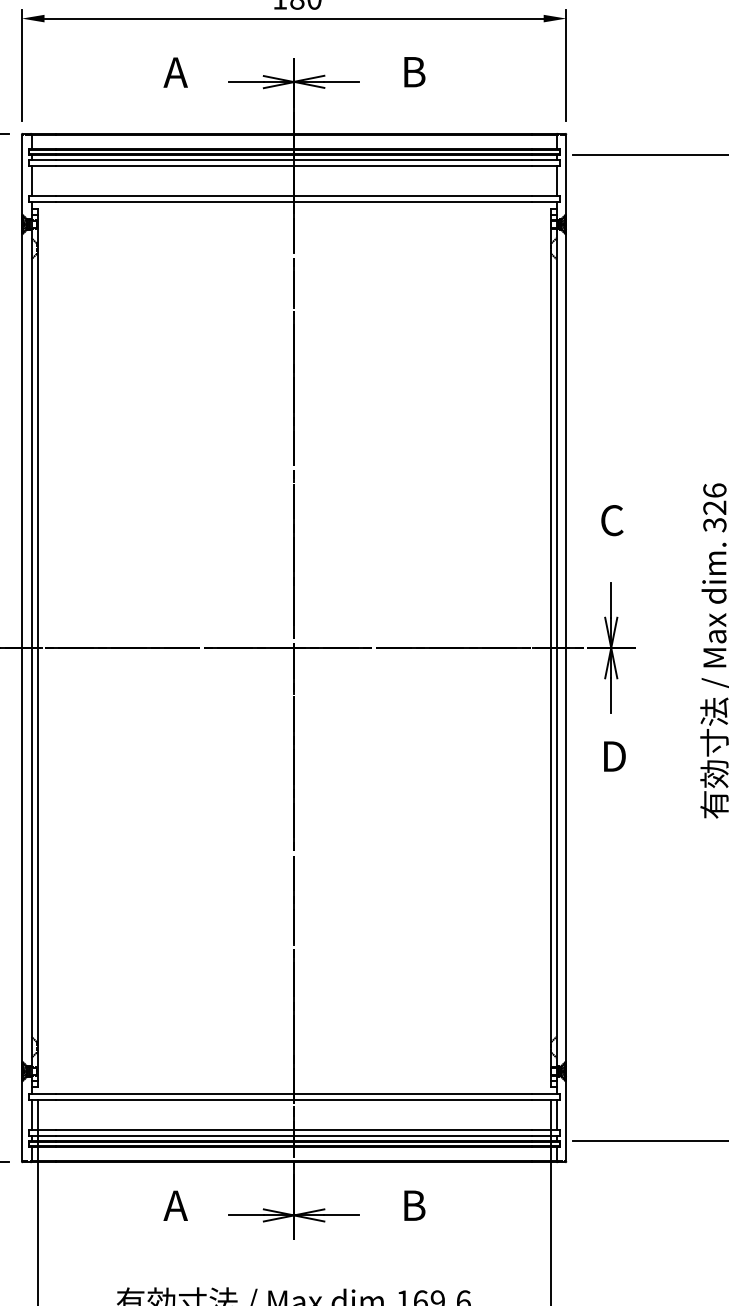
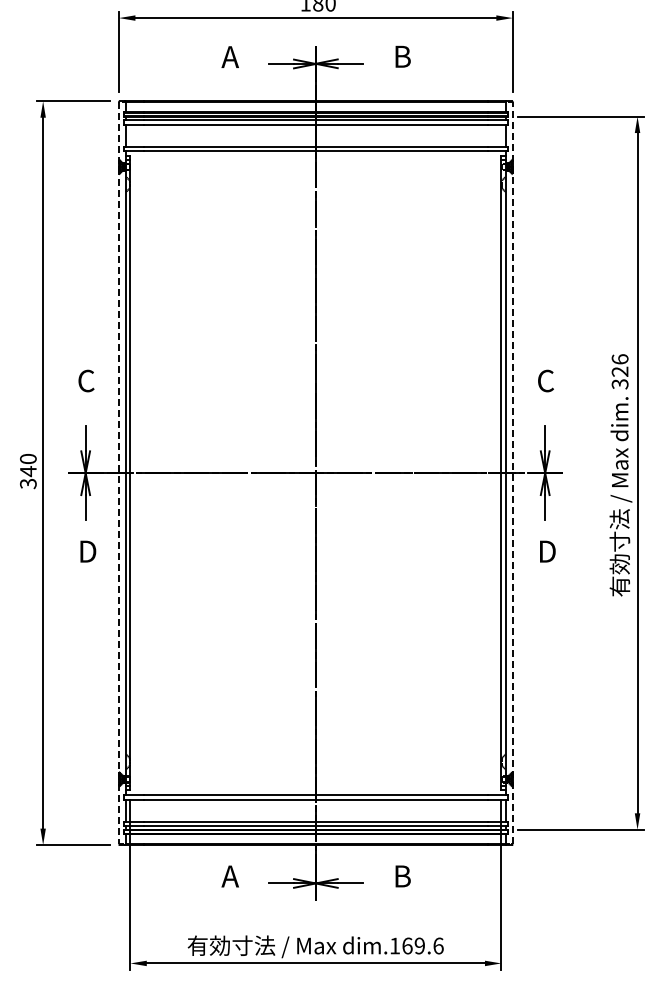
line: (566, 647) -> (512, 472), solid -> dashed
line: (22, 648) -> (119, 473), solid -> dashed

